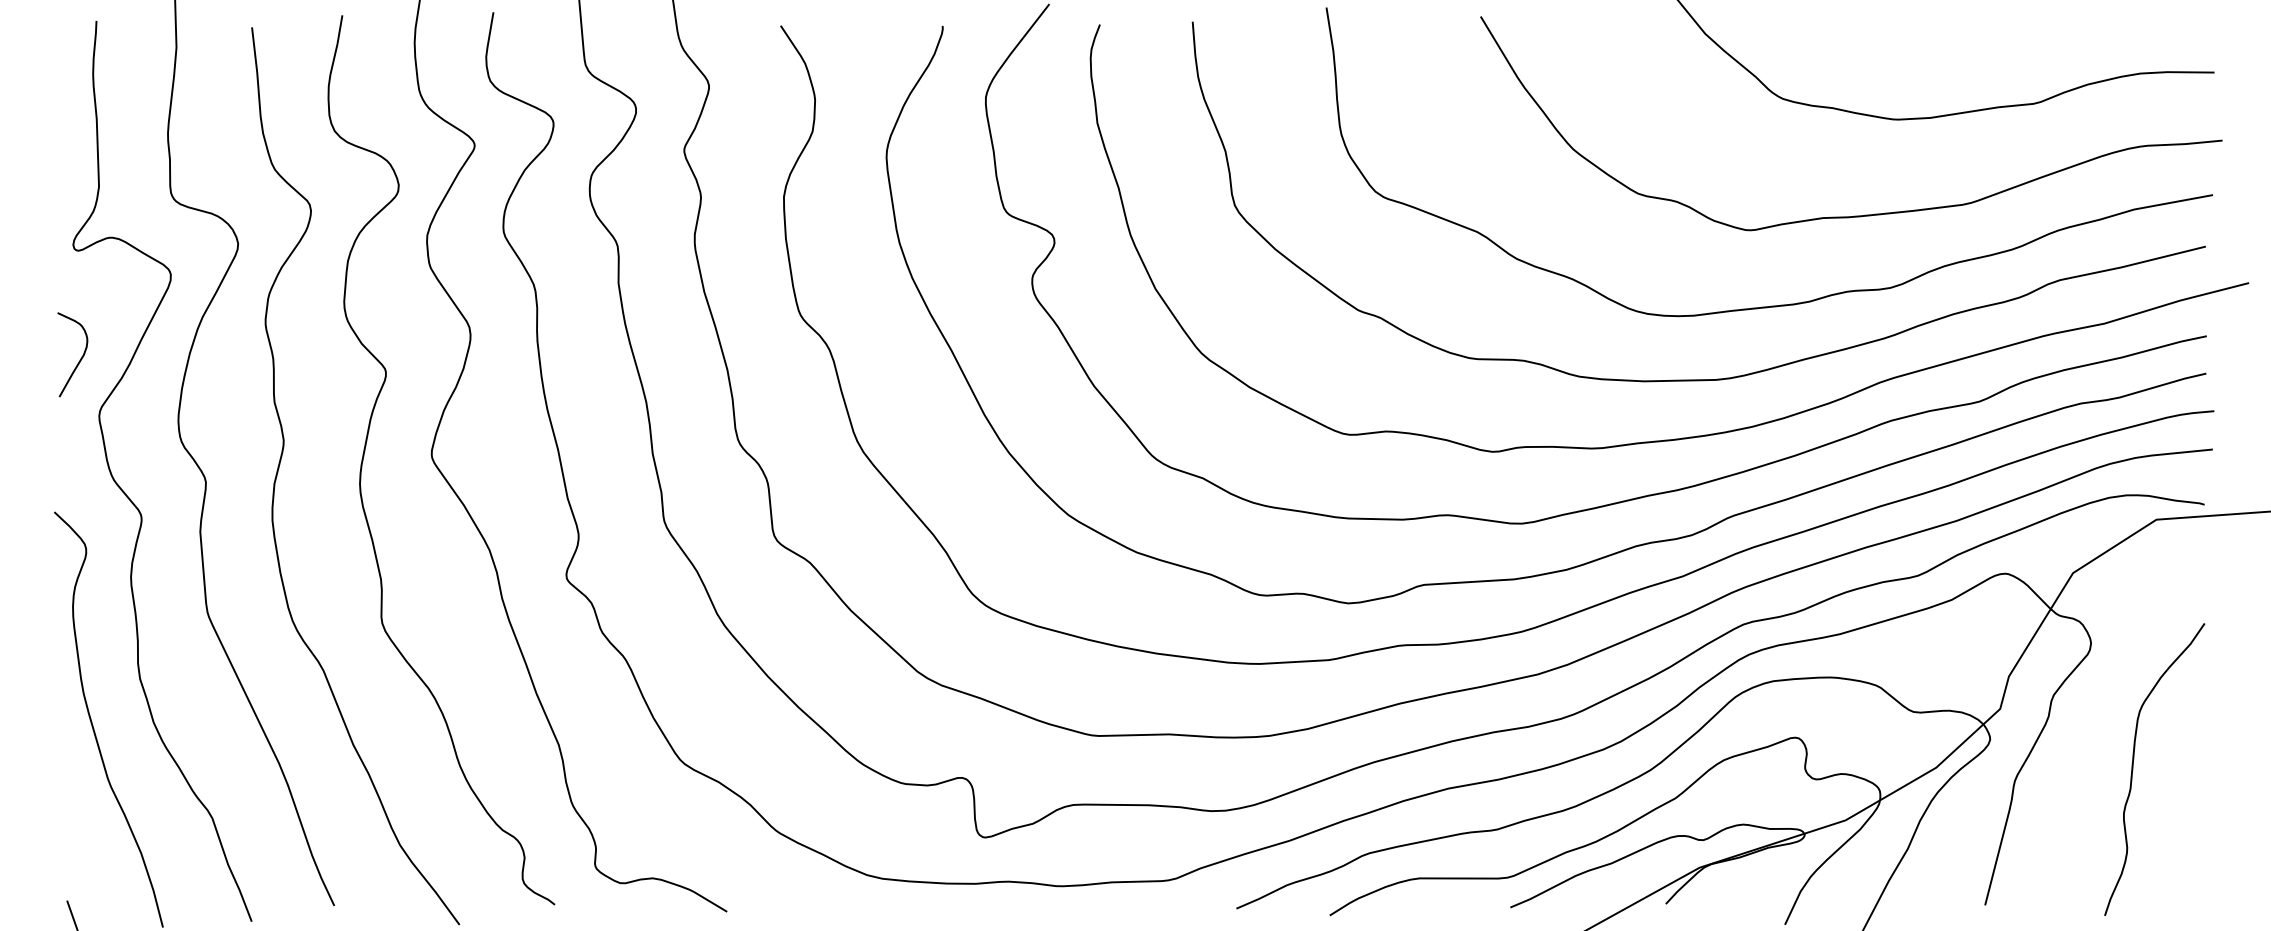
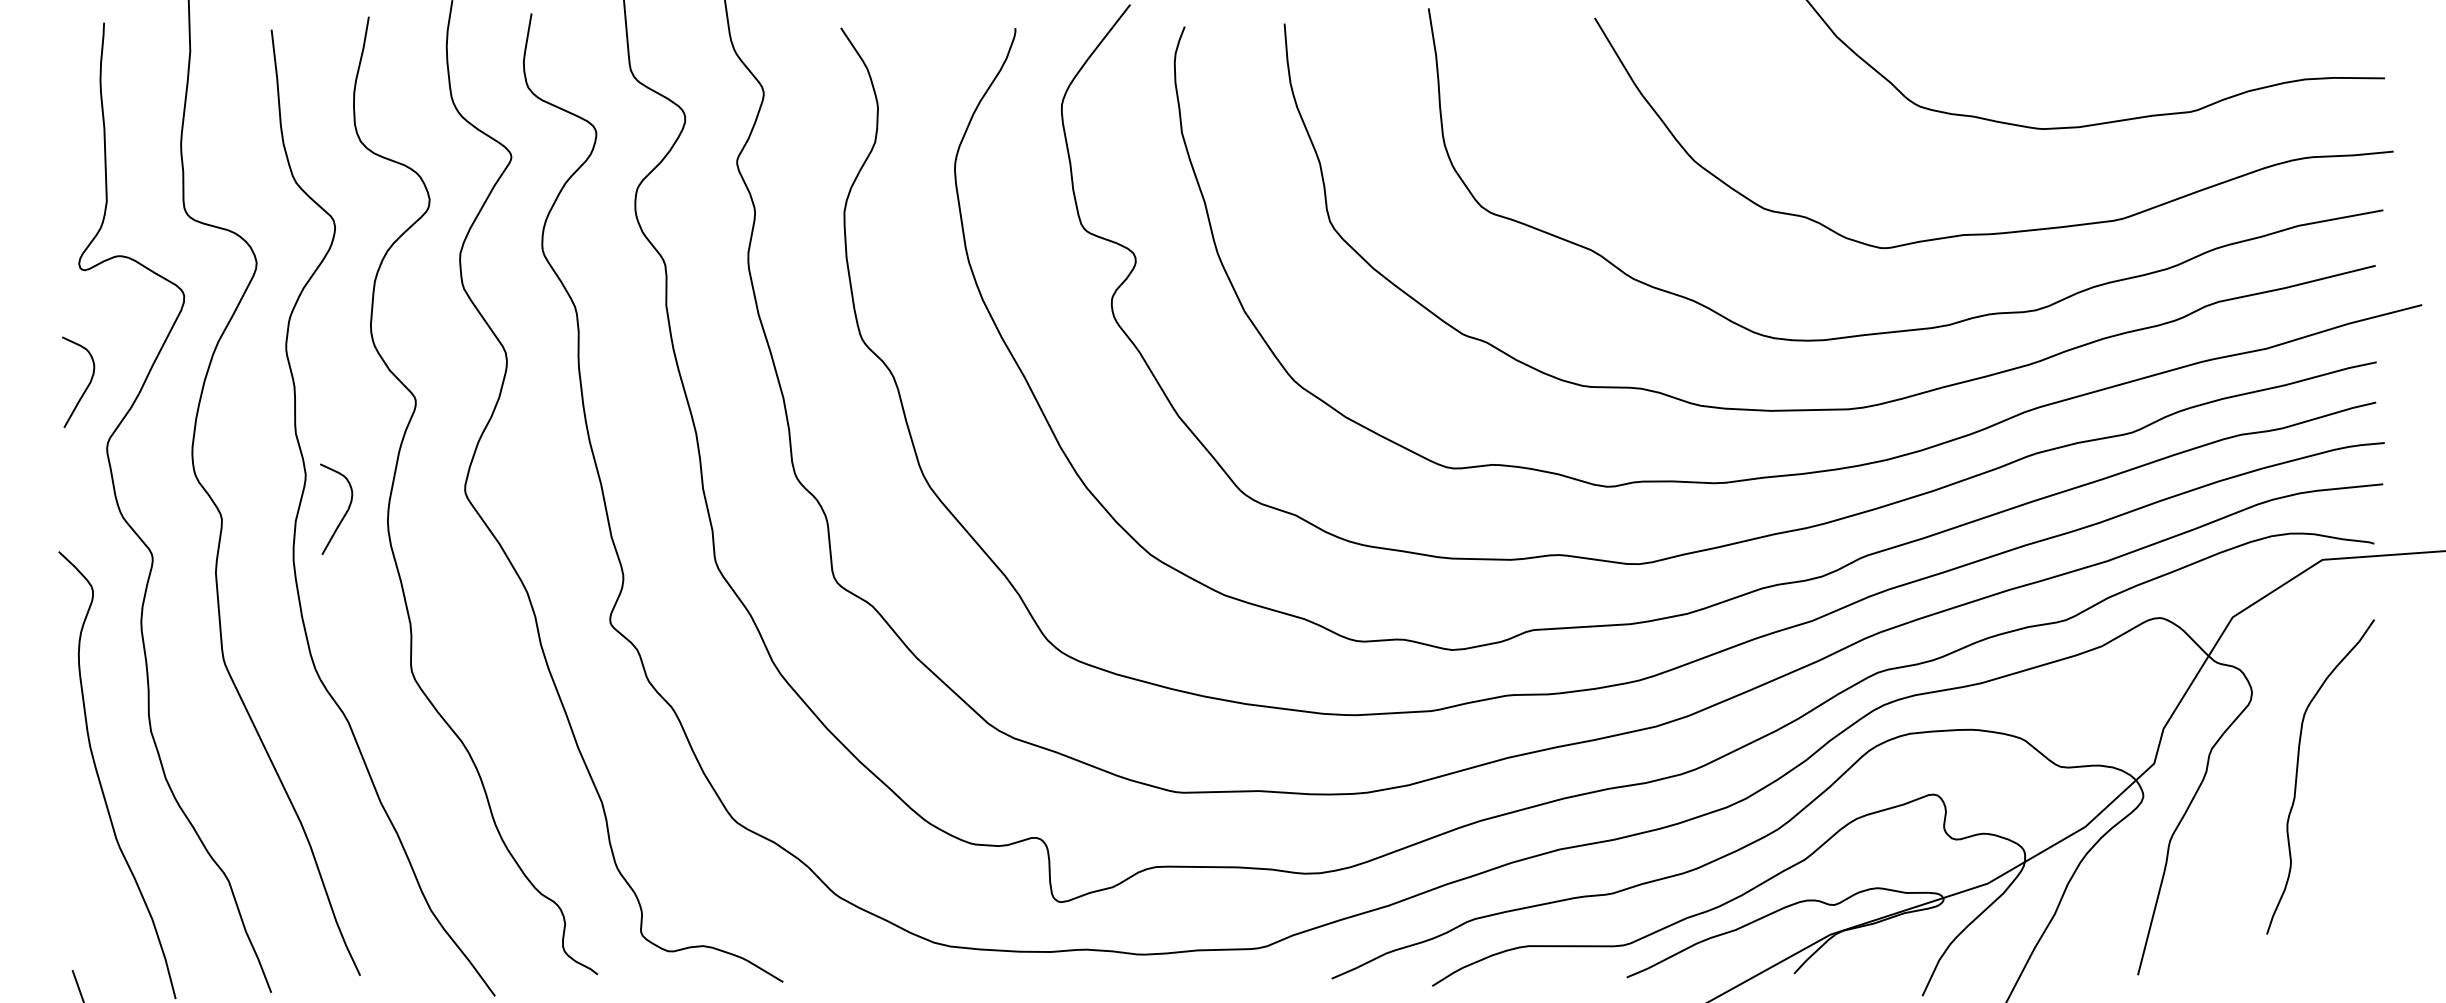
curve: (320, 475) -> (345, 512), added
curve: (2133, 769) -> (2297, 776), moved

